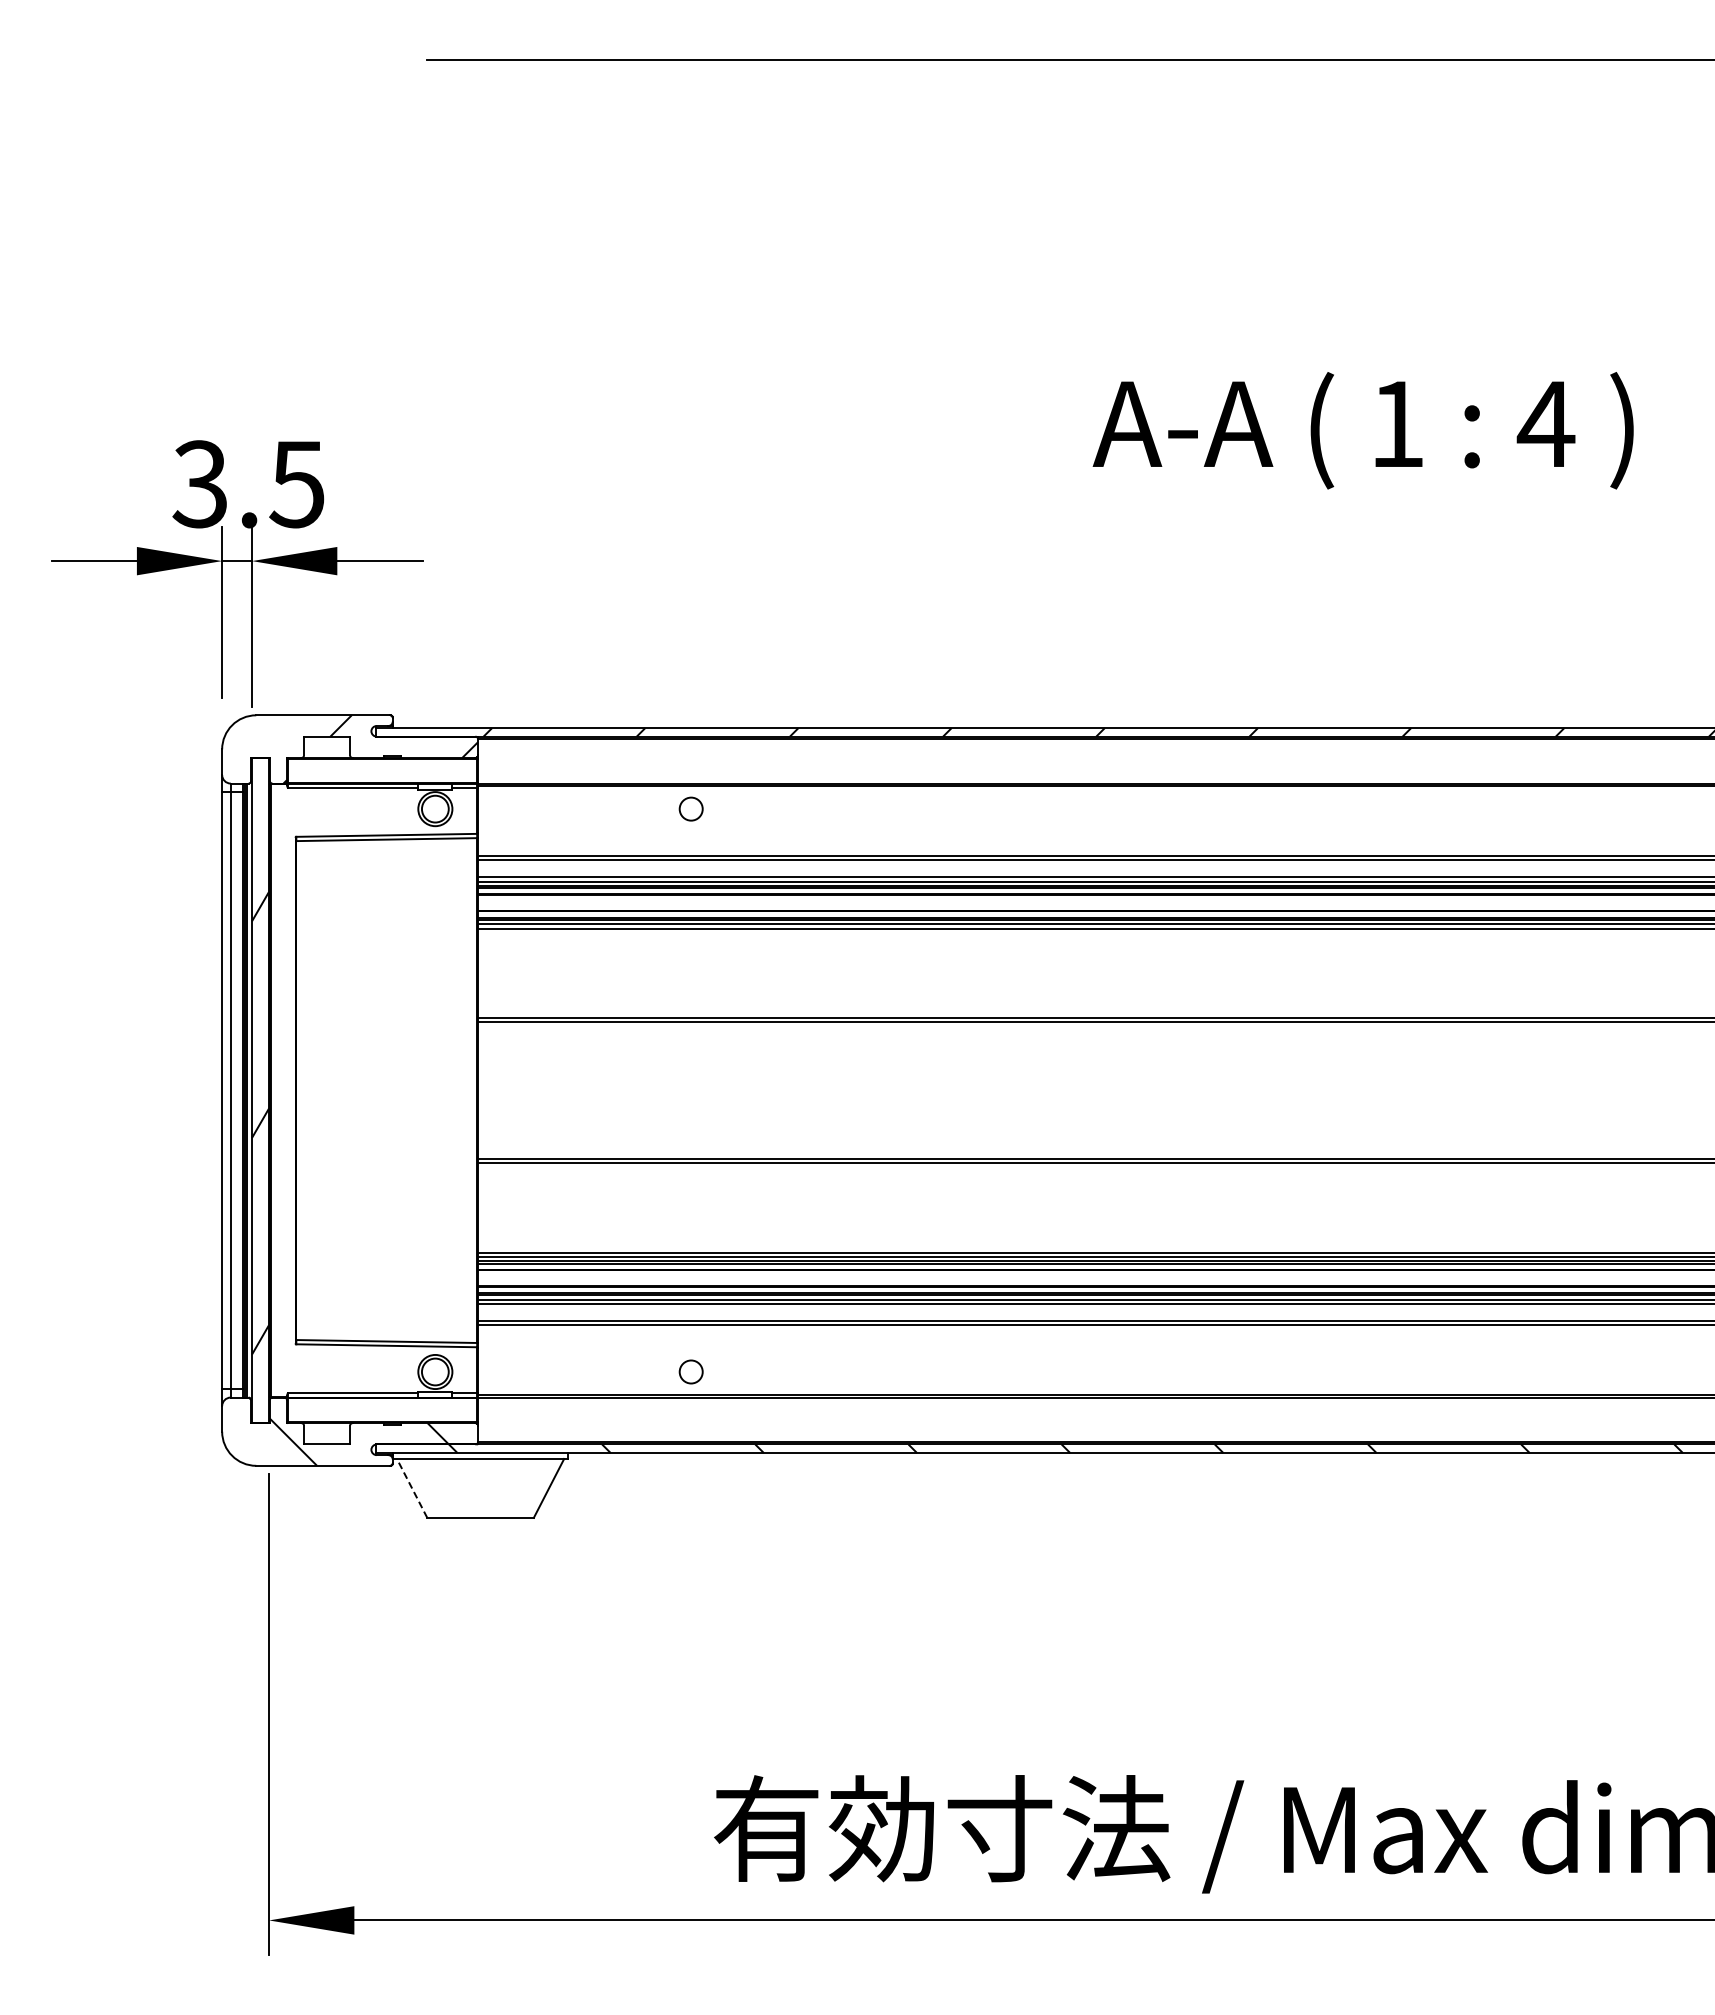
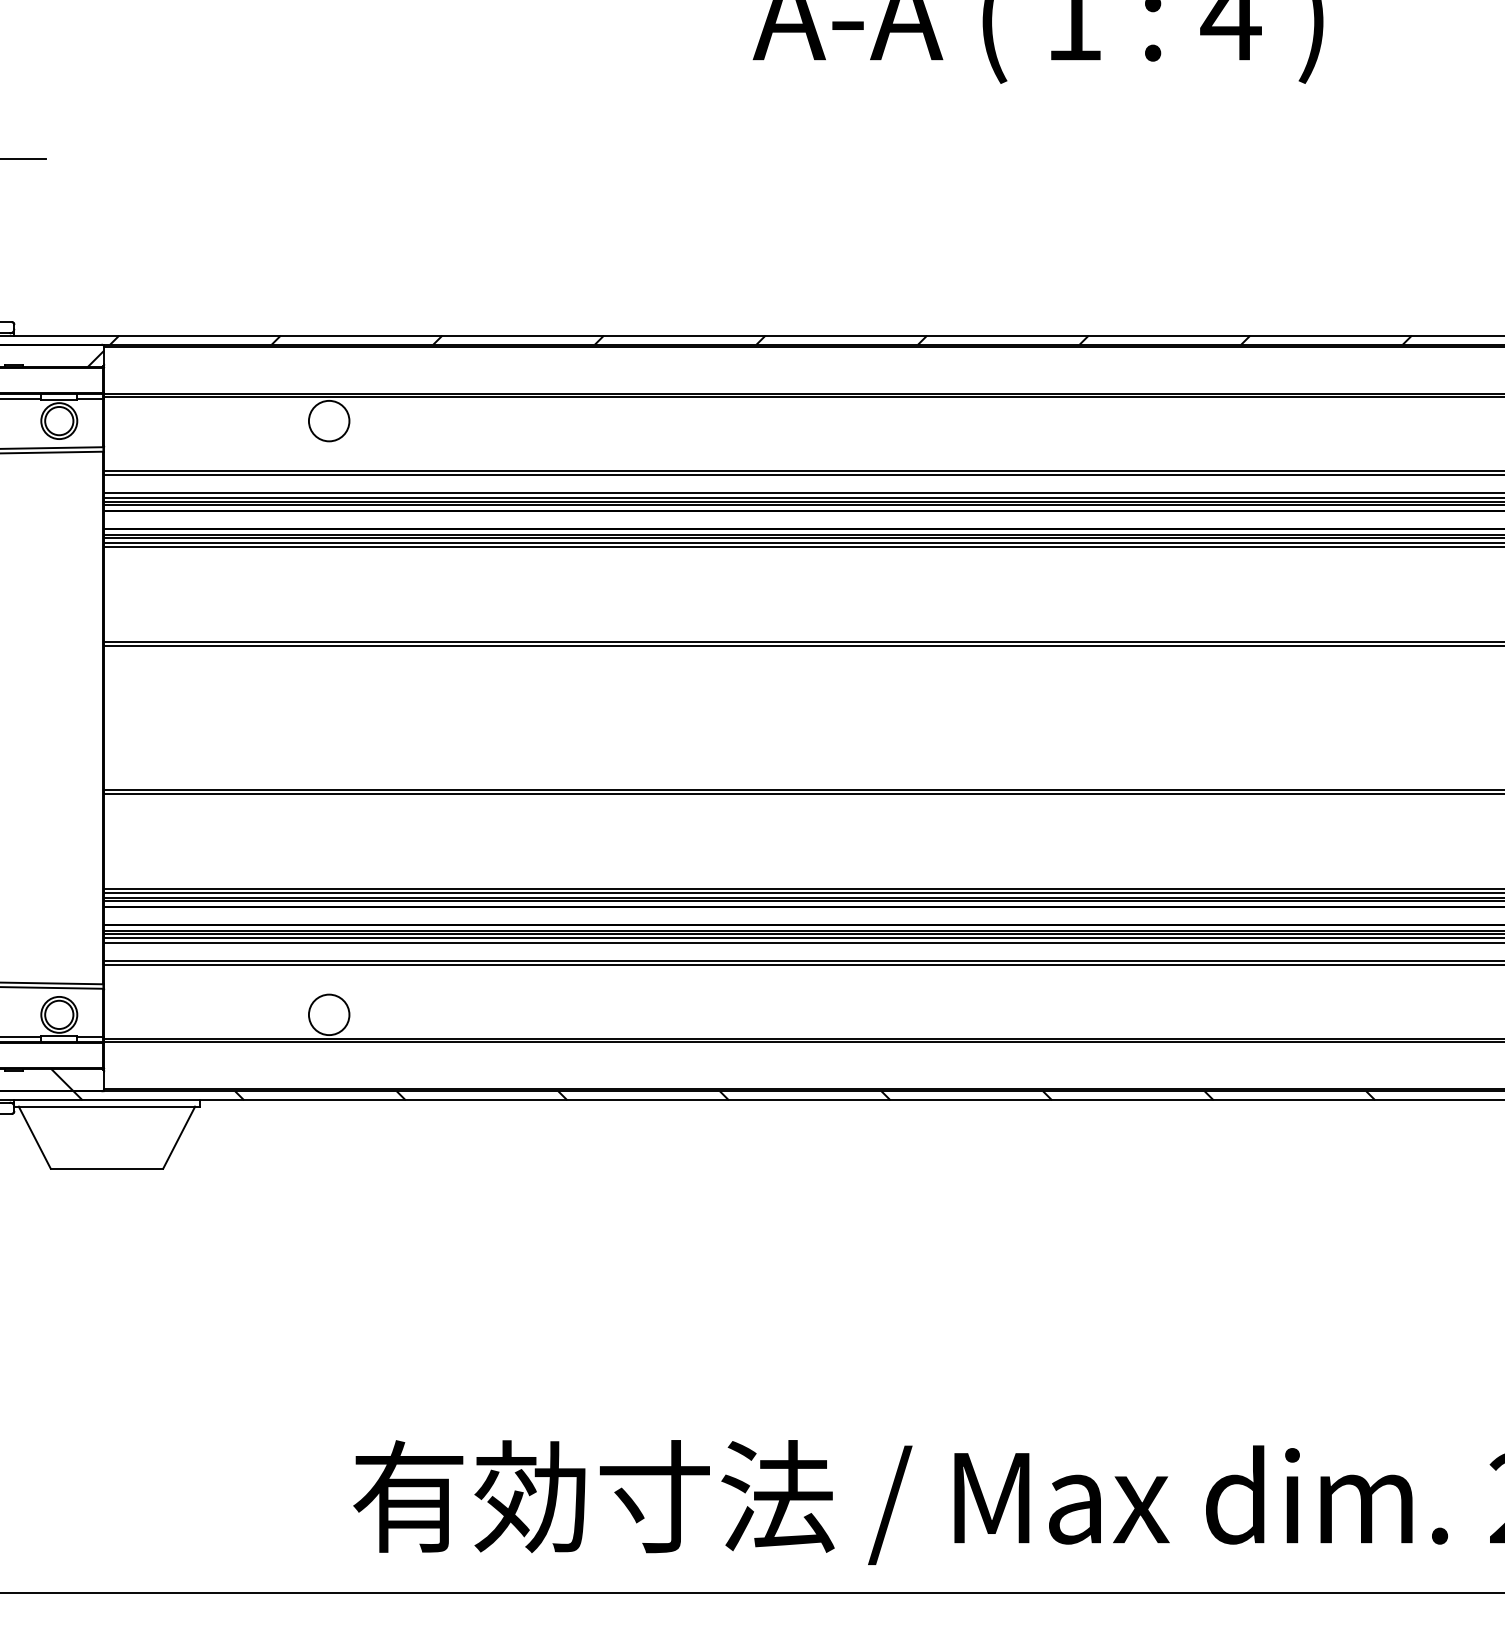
circle: (691, 808) -> (329, 420), size x1.67
circle: (691, 1371) -> (329, 1014), size x1.67
line: (411, 1487) -> (34, 1136), dashed -> solid

